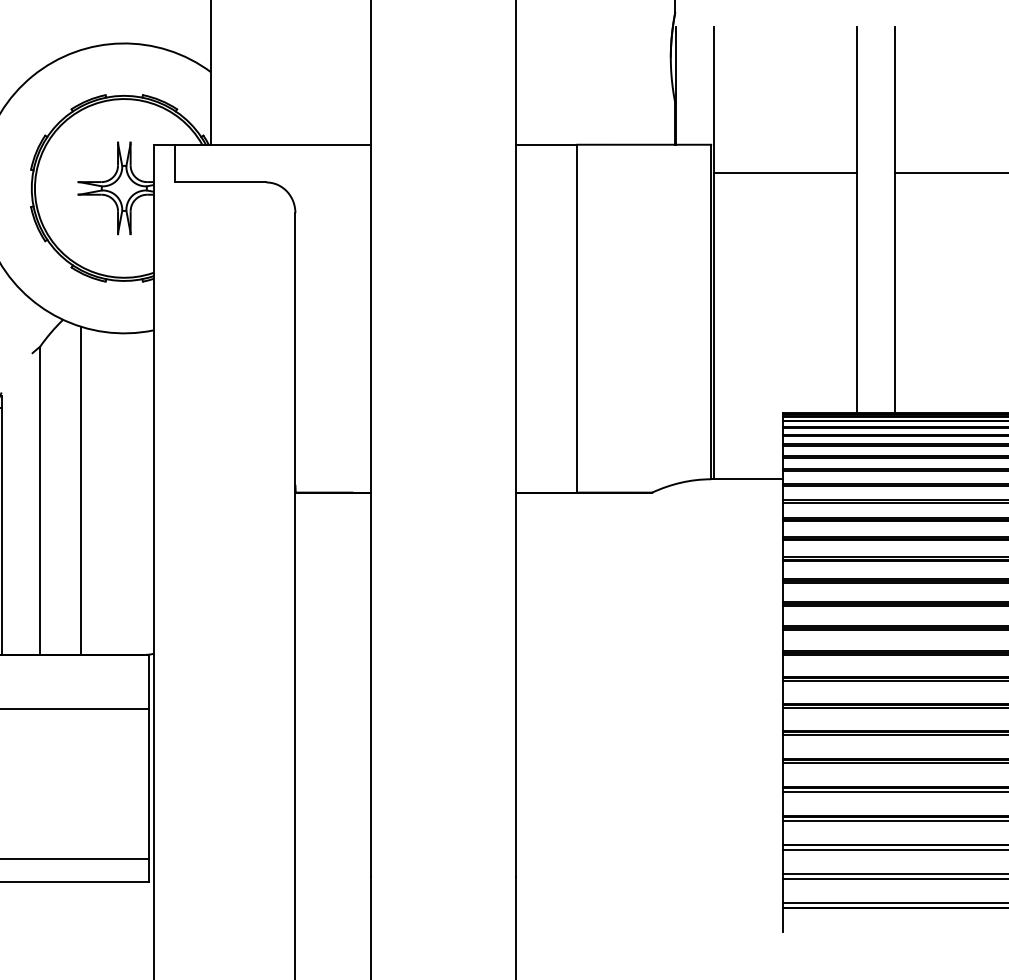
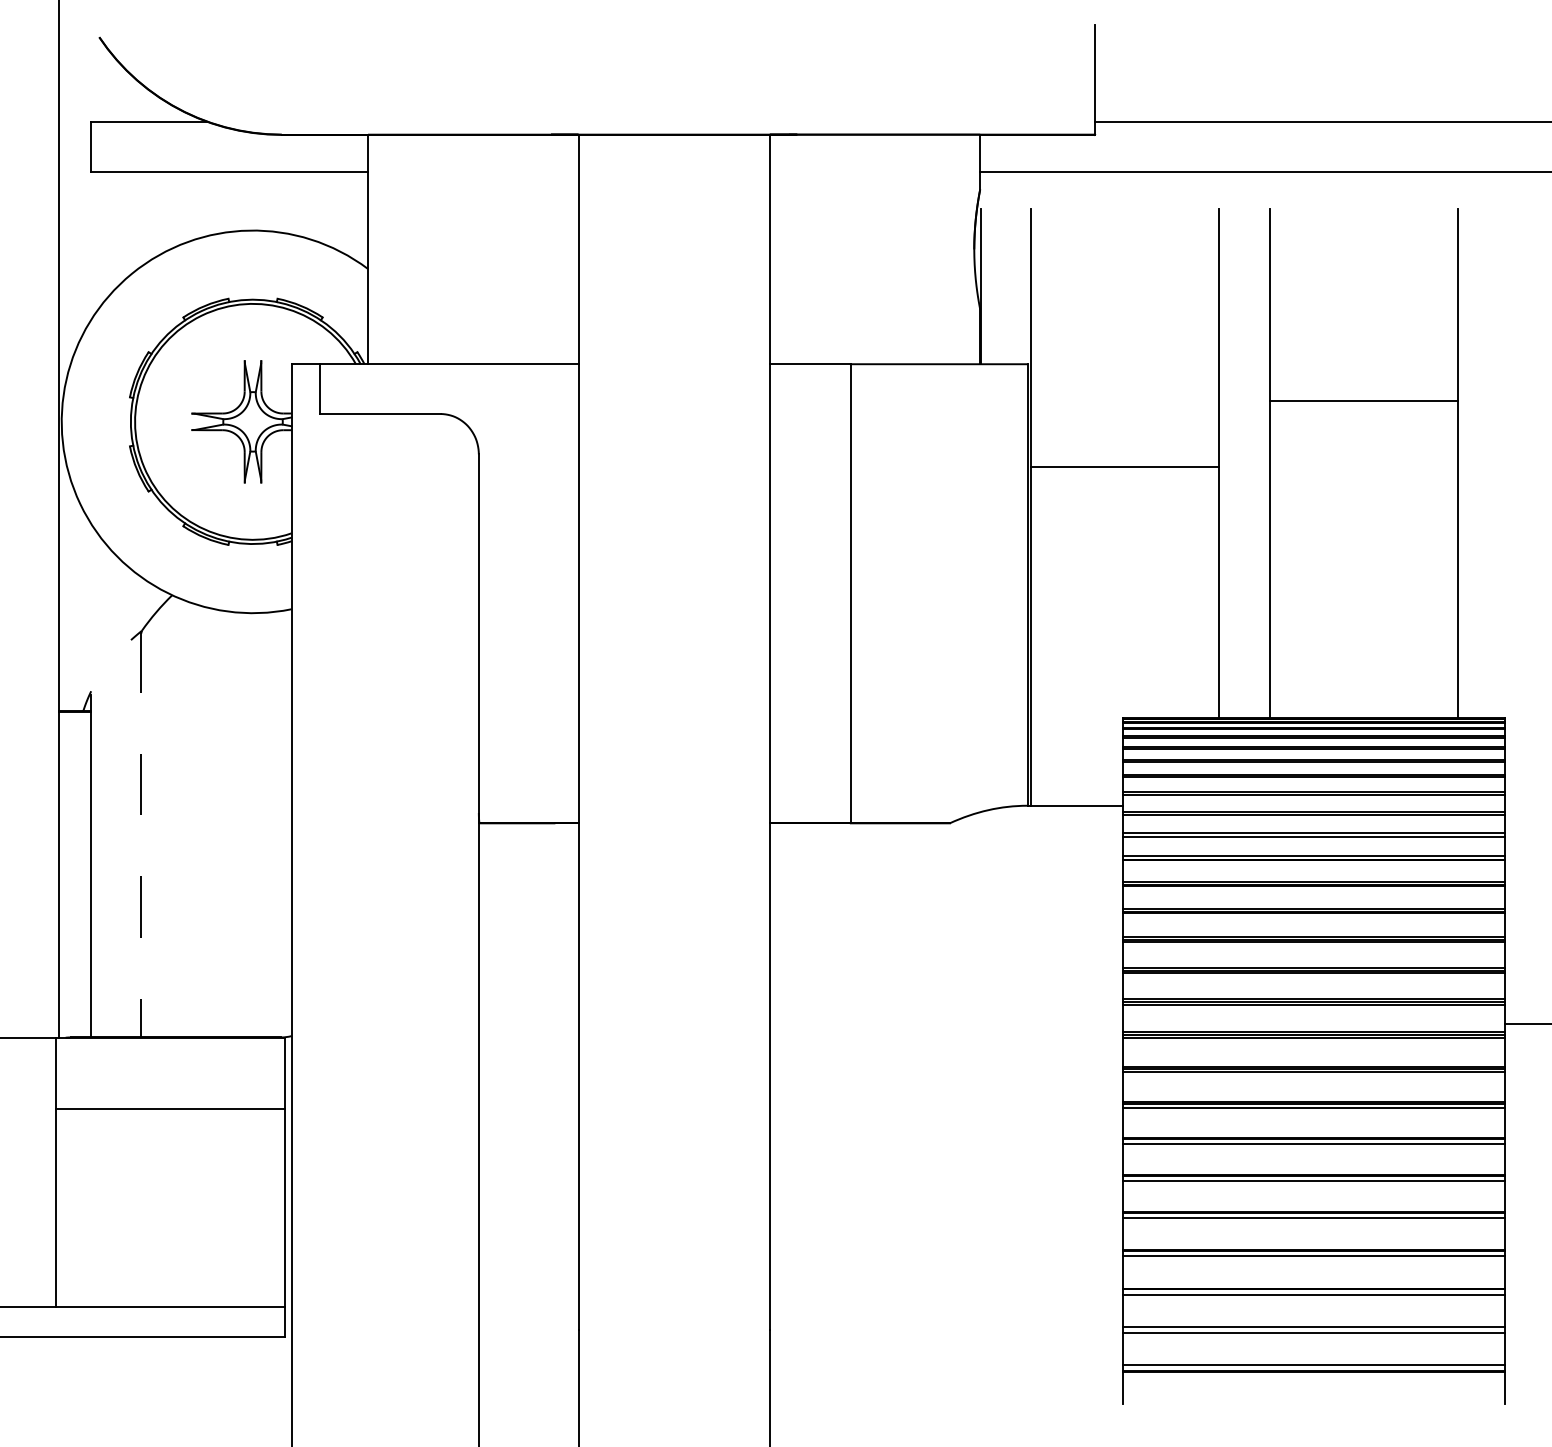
line: (784, 172) -> (1124, 467), moved
line: (80, 490) -> (195, 820), removed
line: (39, 501) -> (141, 834), solid -> dashed

